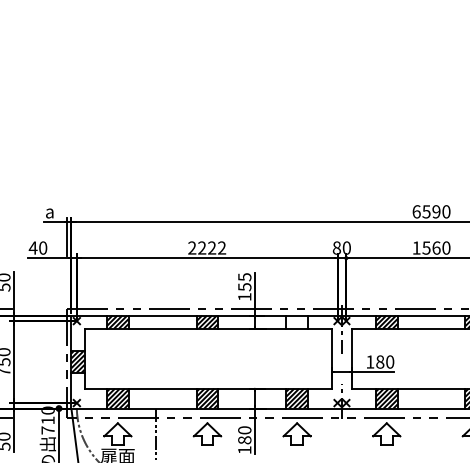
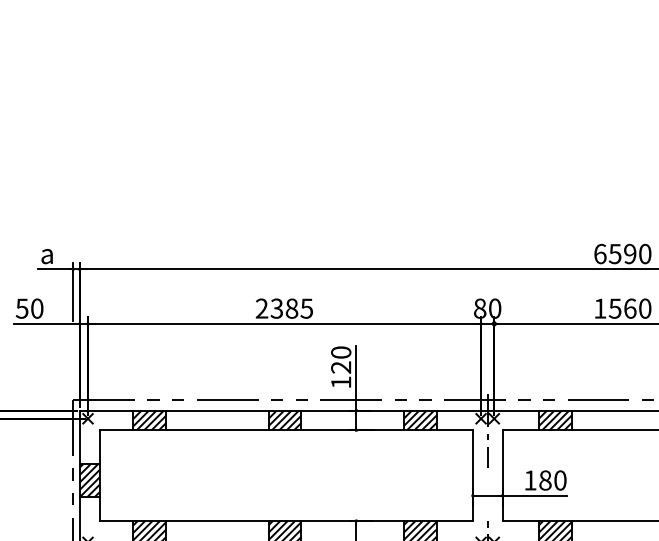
text: (32, 247) -> (21, 307), 40 -> 50
text: (212, 247) -> (292, 307), 2222 -> 2385
text: (244, 282) -> (340, 360), 155 -> 120
hatch: (297, 321) -> (420, 419), added

